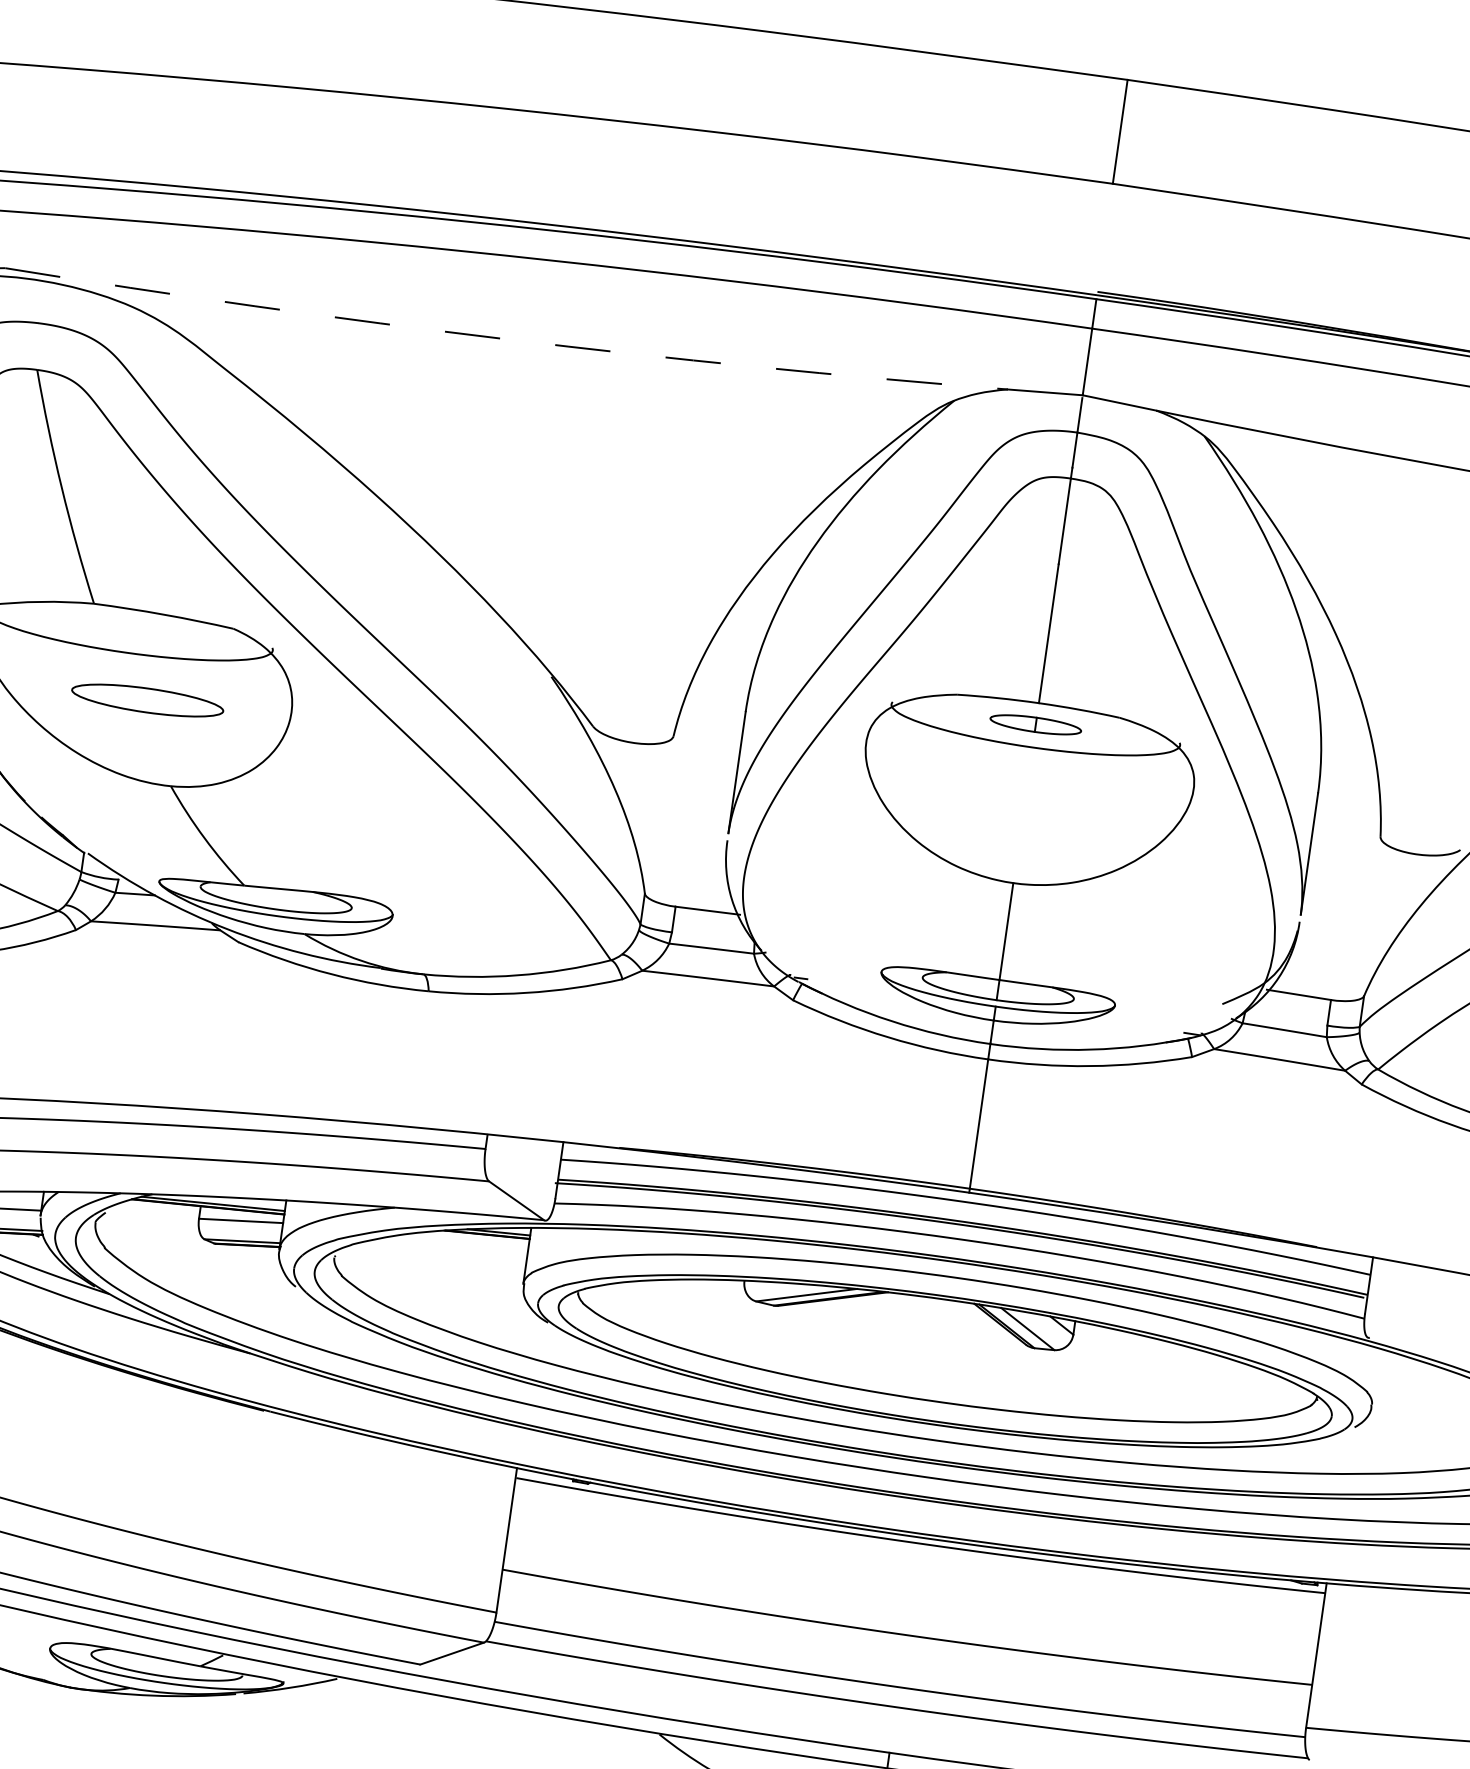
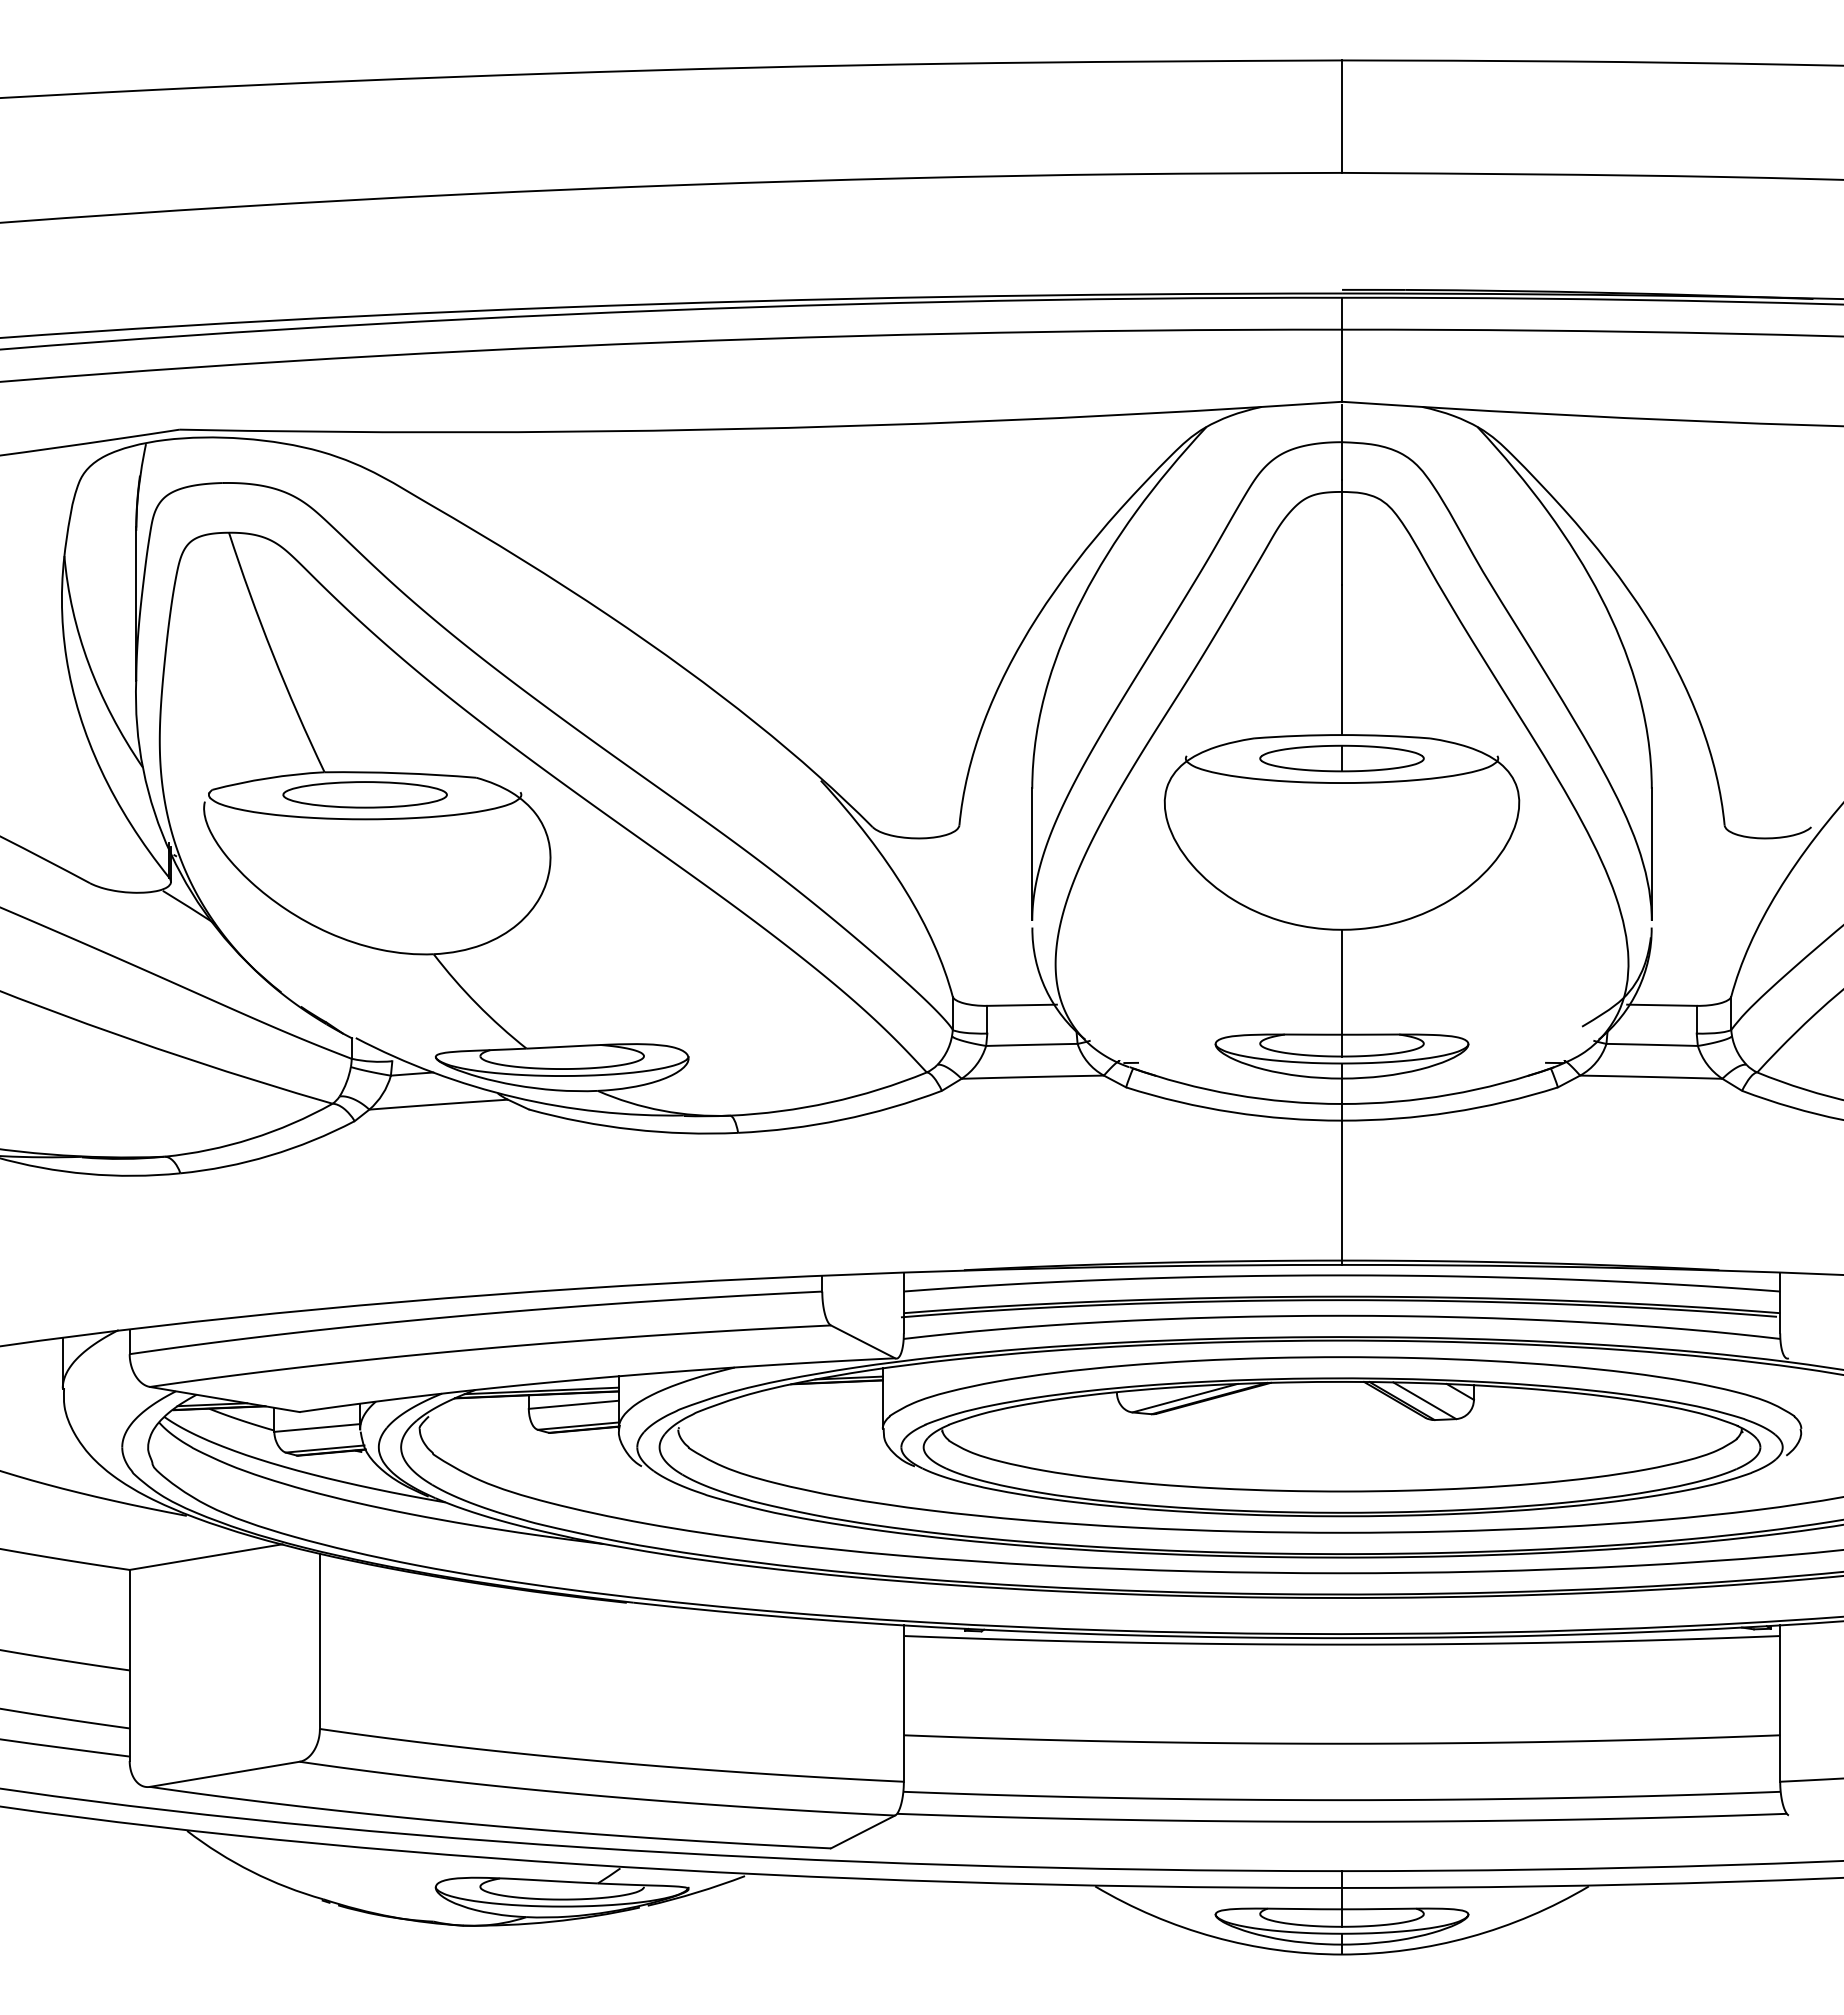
arc: (504, 339) -> (720, 429), dashed -> solid
part: (147, 700) -> (364, 794), moved
part: (1035, 724) -> (1341, 758), size x1.67

